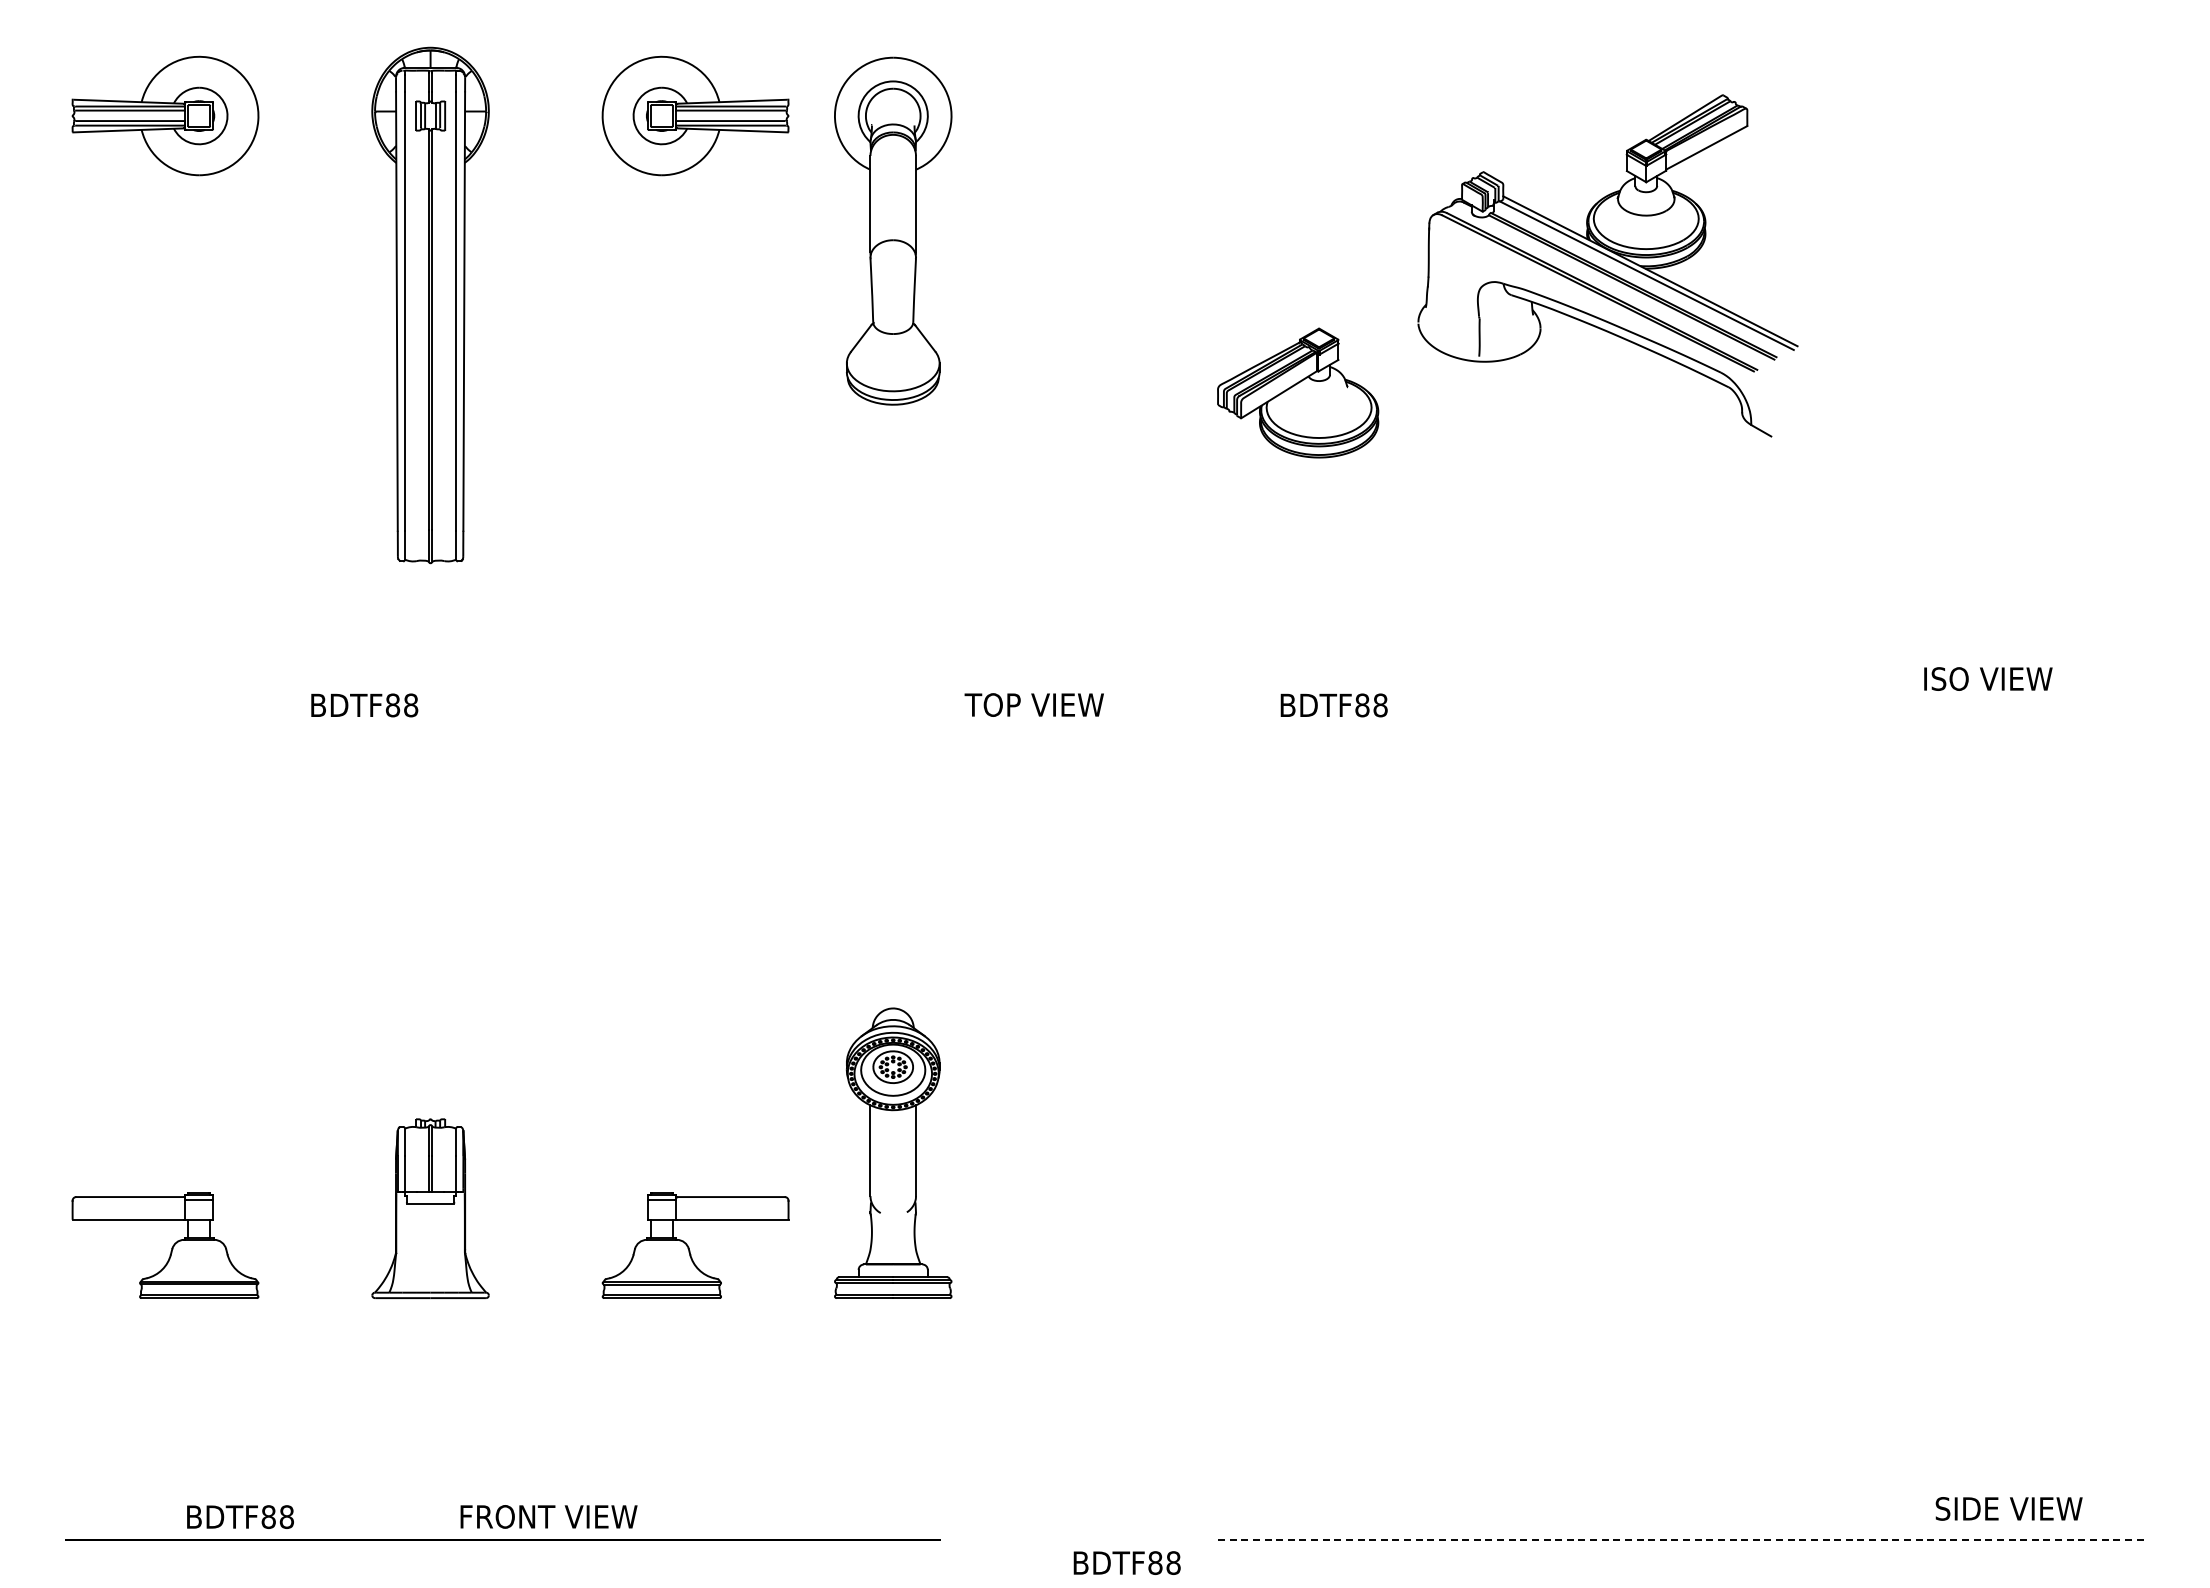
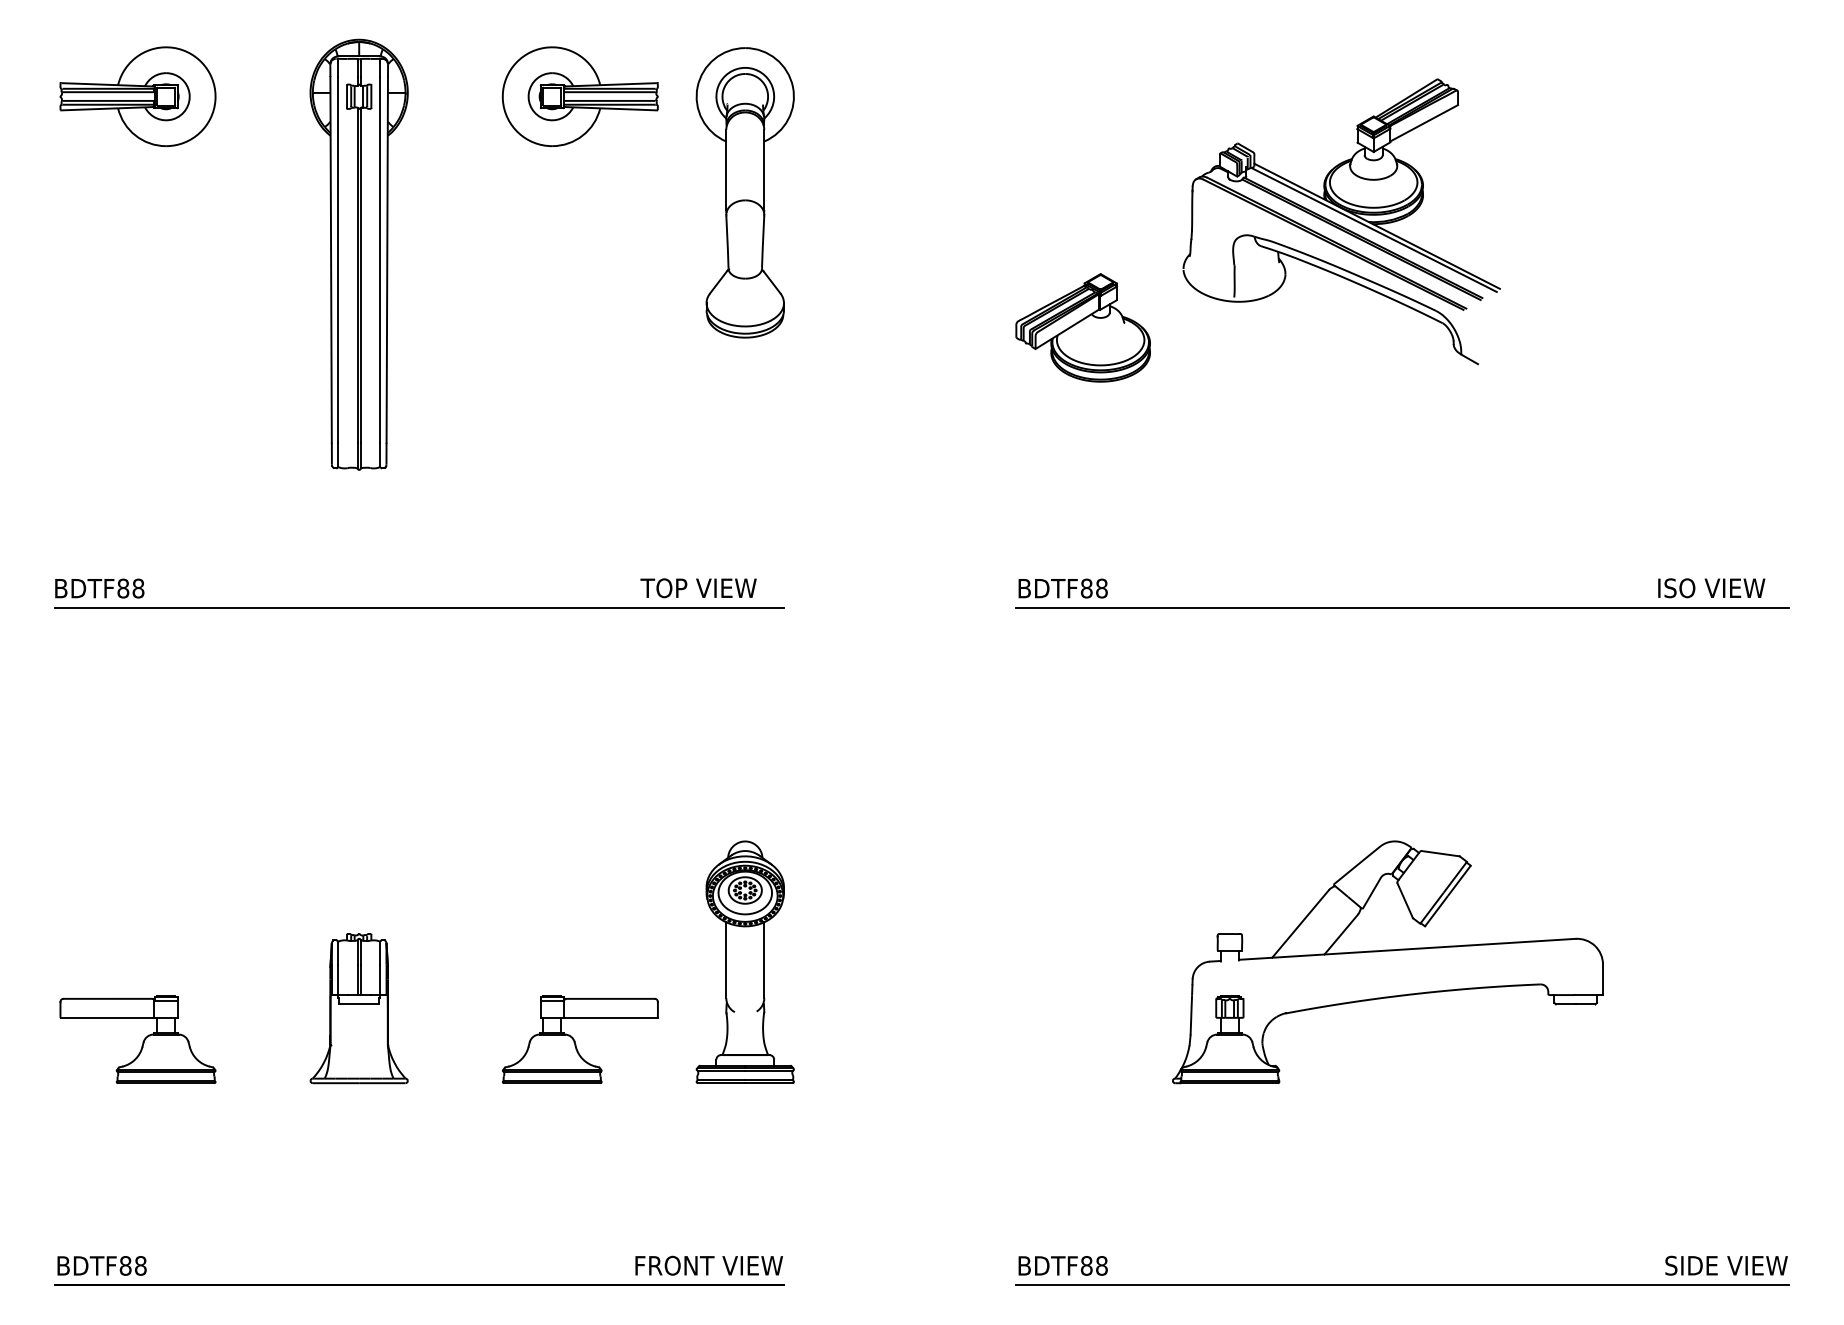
text: (1988, 678) -> (1711, 587), moved
text: (1033, 704) -> (697, 587), moved
text: (364, 705) -> (99, 588), moved
text: (1333, 705) -> (1062, 588), moved
line: (502, 728) -> (419, 607), added
line: (1680, 728) -> (1402, 607), added
part: (1662, 1153) -> (1387, 962), added
text: (2008, 1508) -> (1726, 1265), moved
text: (240, 1516) -> (102, 1265), moved
text: (548, 1516) -> (708, 1265), moved
line: (1680, 1540) -> (1402, 1285), dashed -> solid
text: (1126, 1562) -> (1062, 1265), moved

